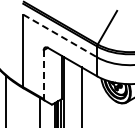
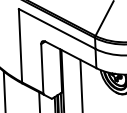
line: (60, 35) -> (57, 28), dashed -> solid
line: (43, 75) -> (42, 69), dashed -> solid

